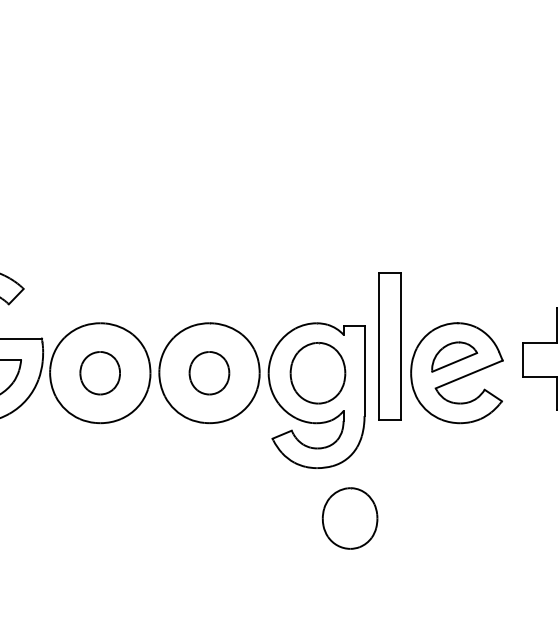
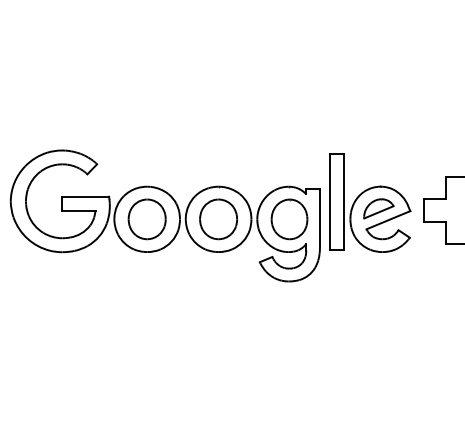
part: (99, 373) -> (146, 219), size x1.43
part: (209, 373) -> (218, 219), size x1.43
part: (350, 518) -> (310, 314), removed

